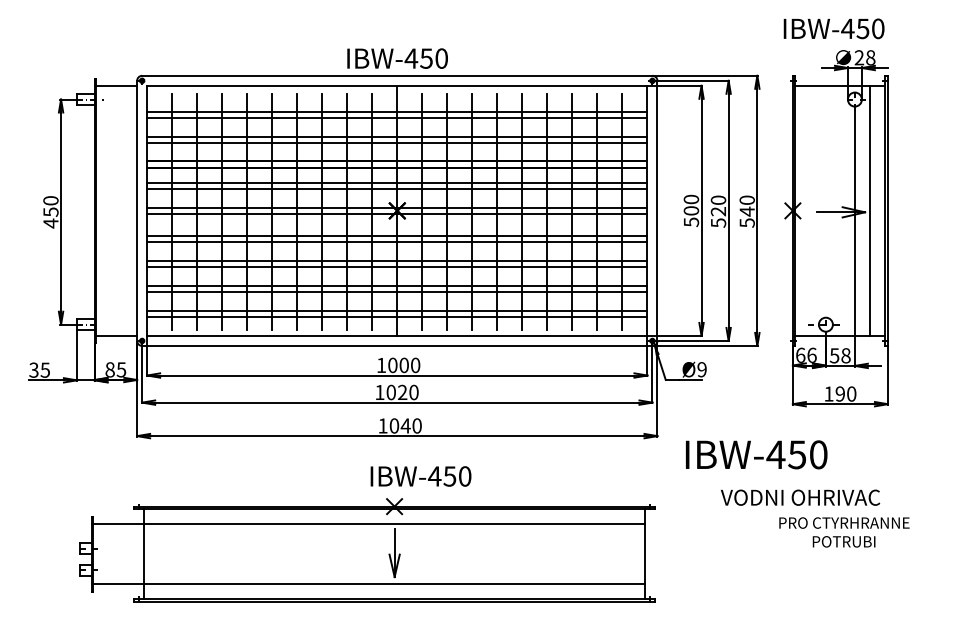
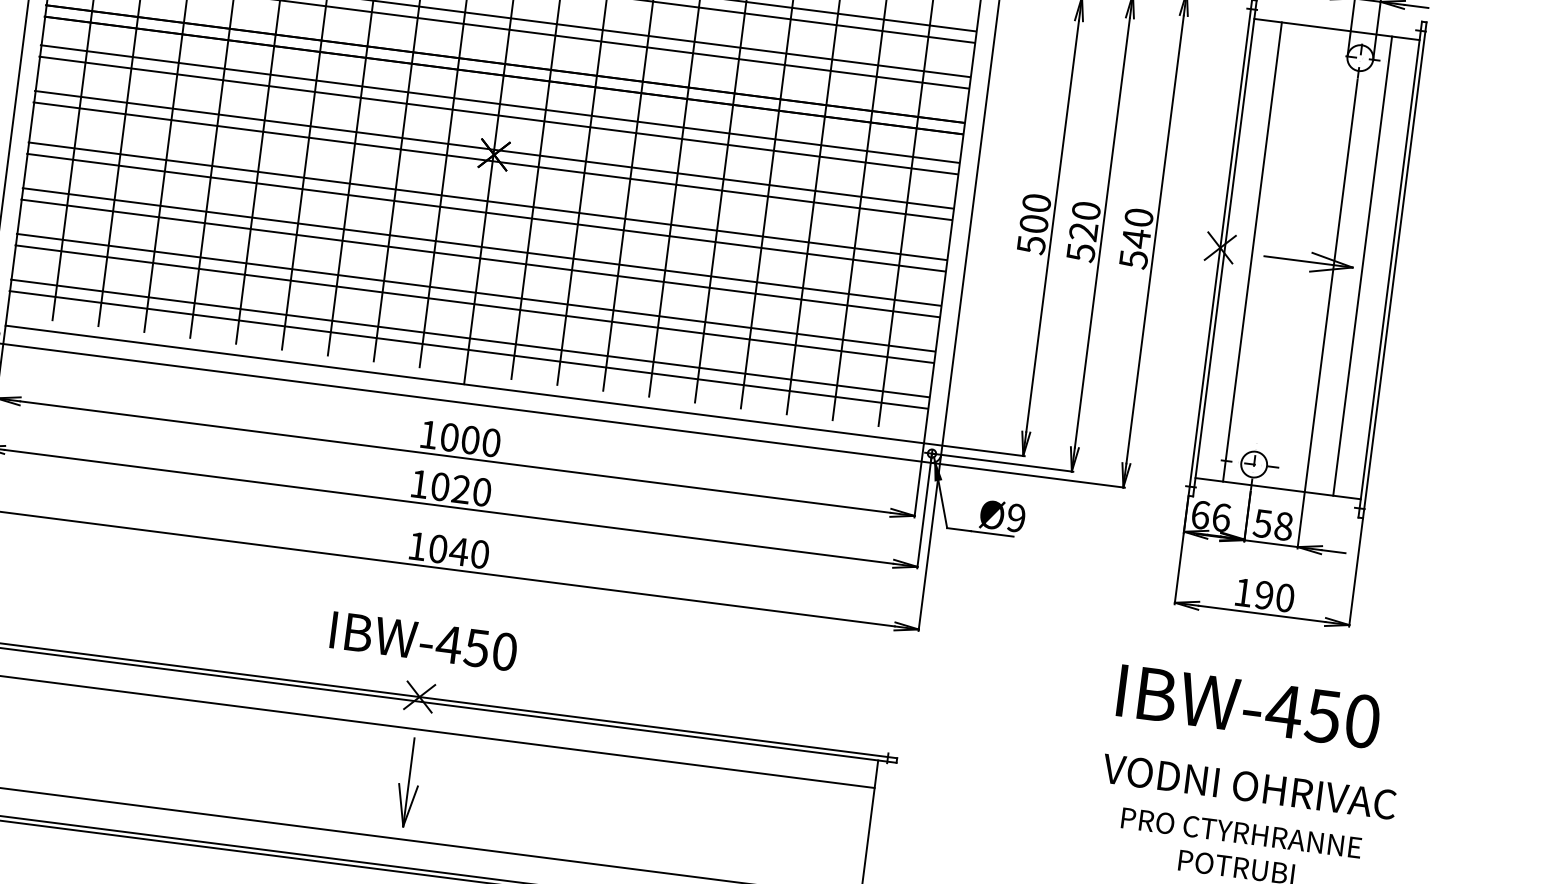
line: (810, 210) -> (1252, 251), added
text: (756, 454) -> (1248, 706), moved
text: (420, 476) -> (422, 641), moved
text: (800, 497) -> (1249, 786), moved

